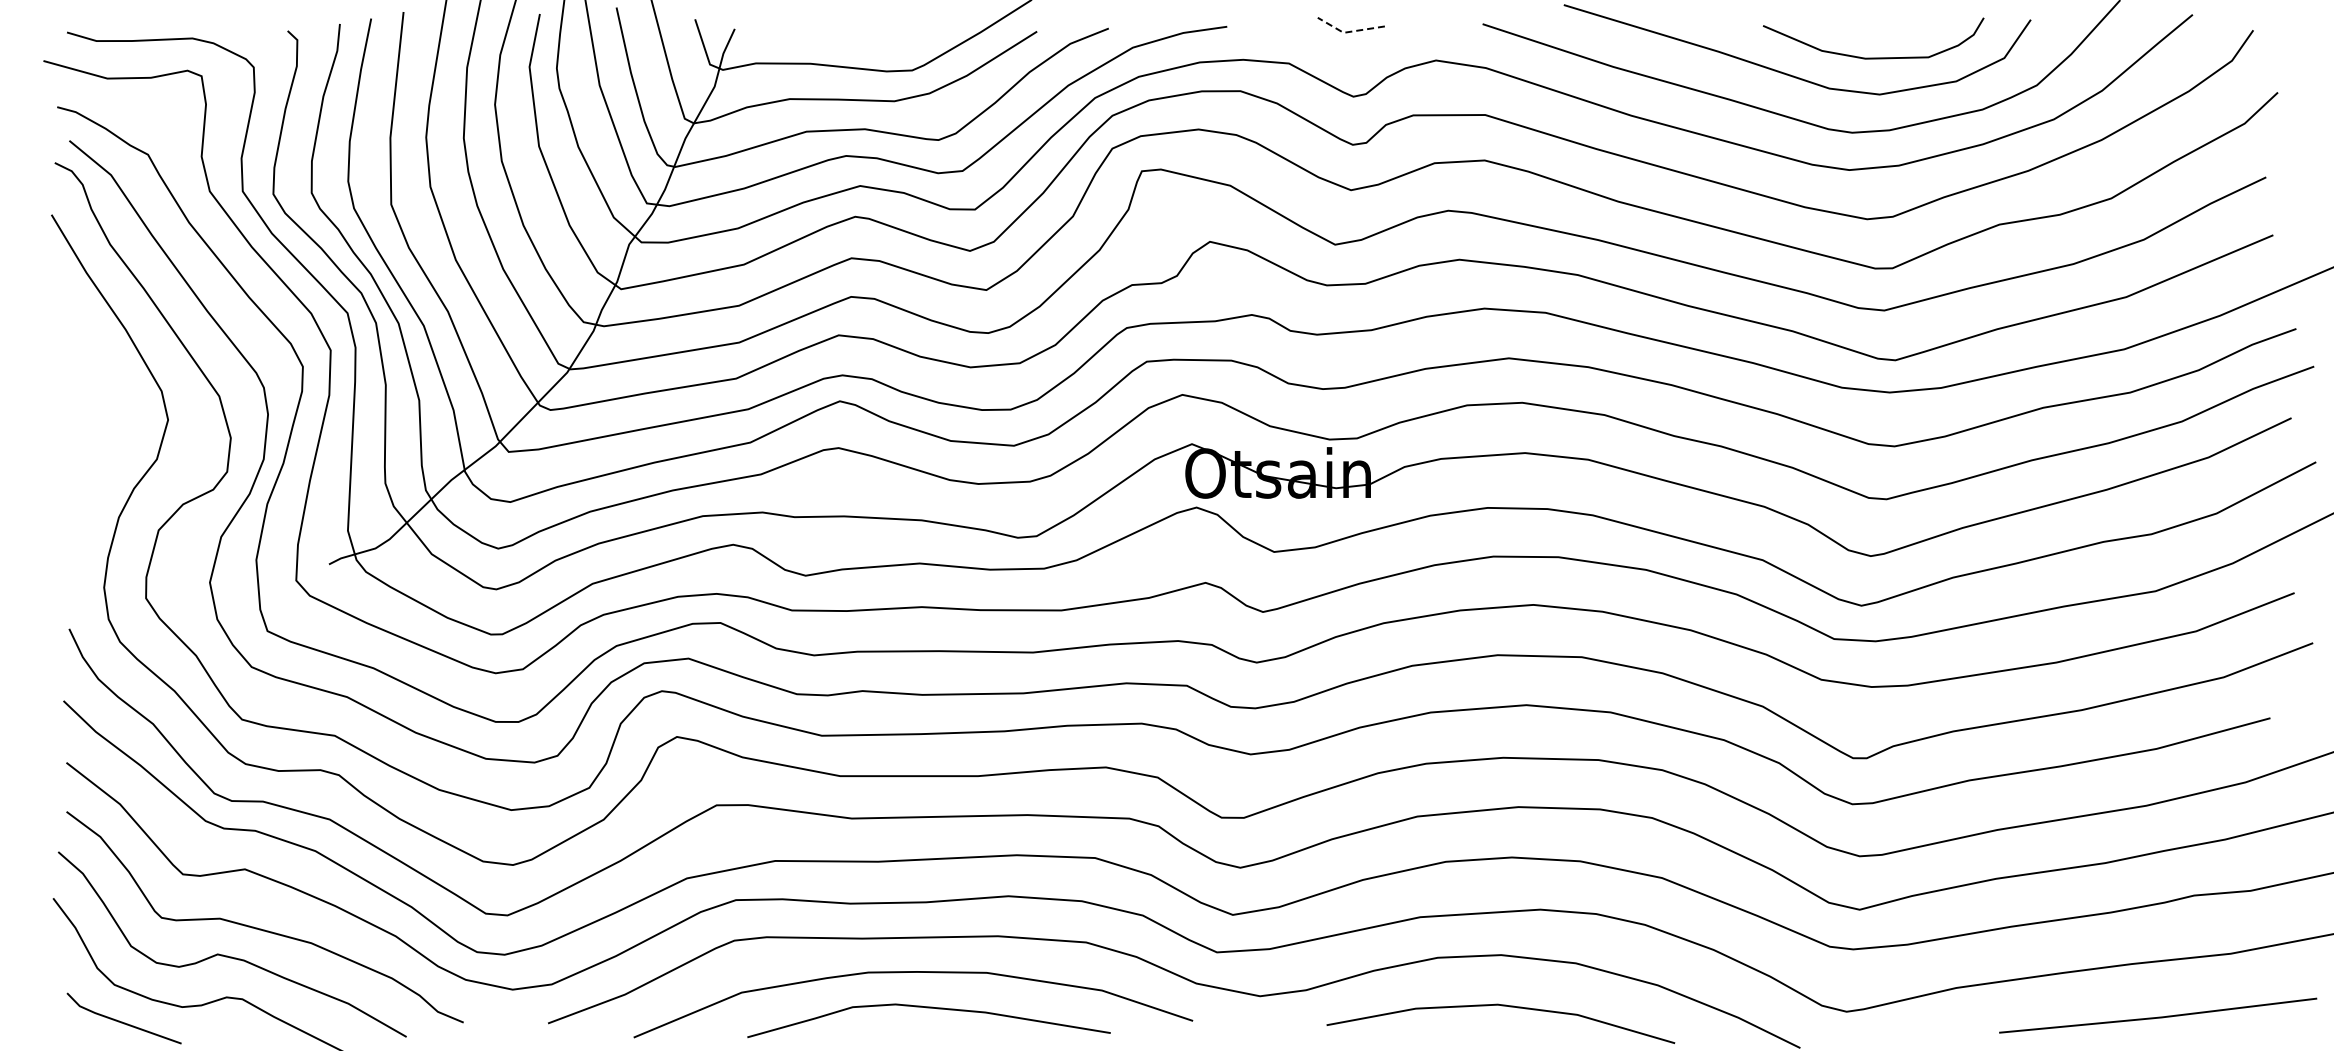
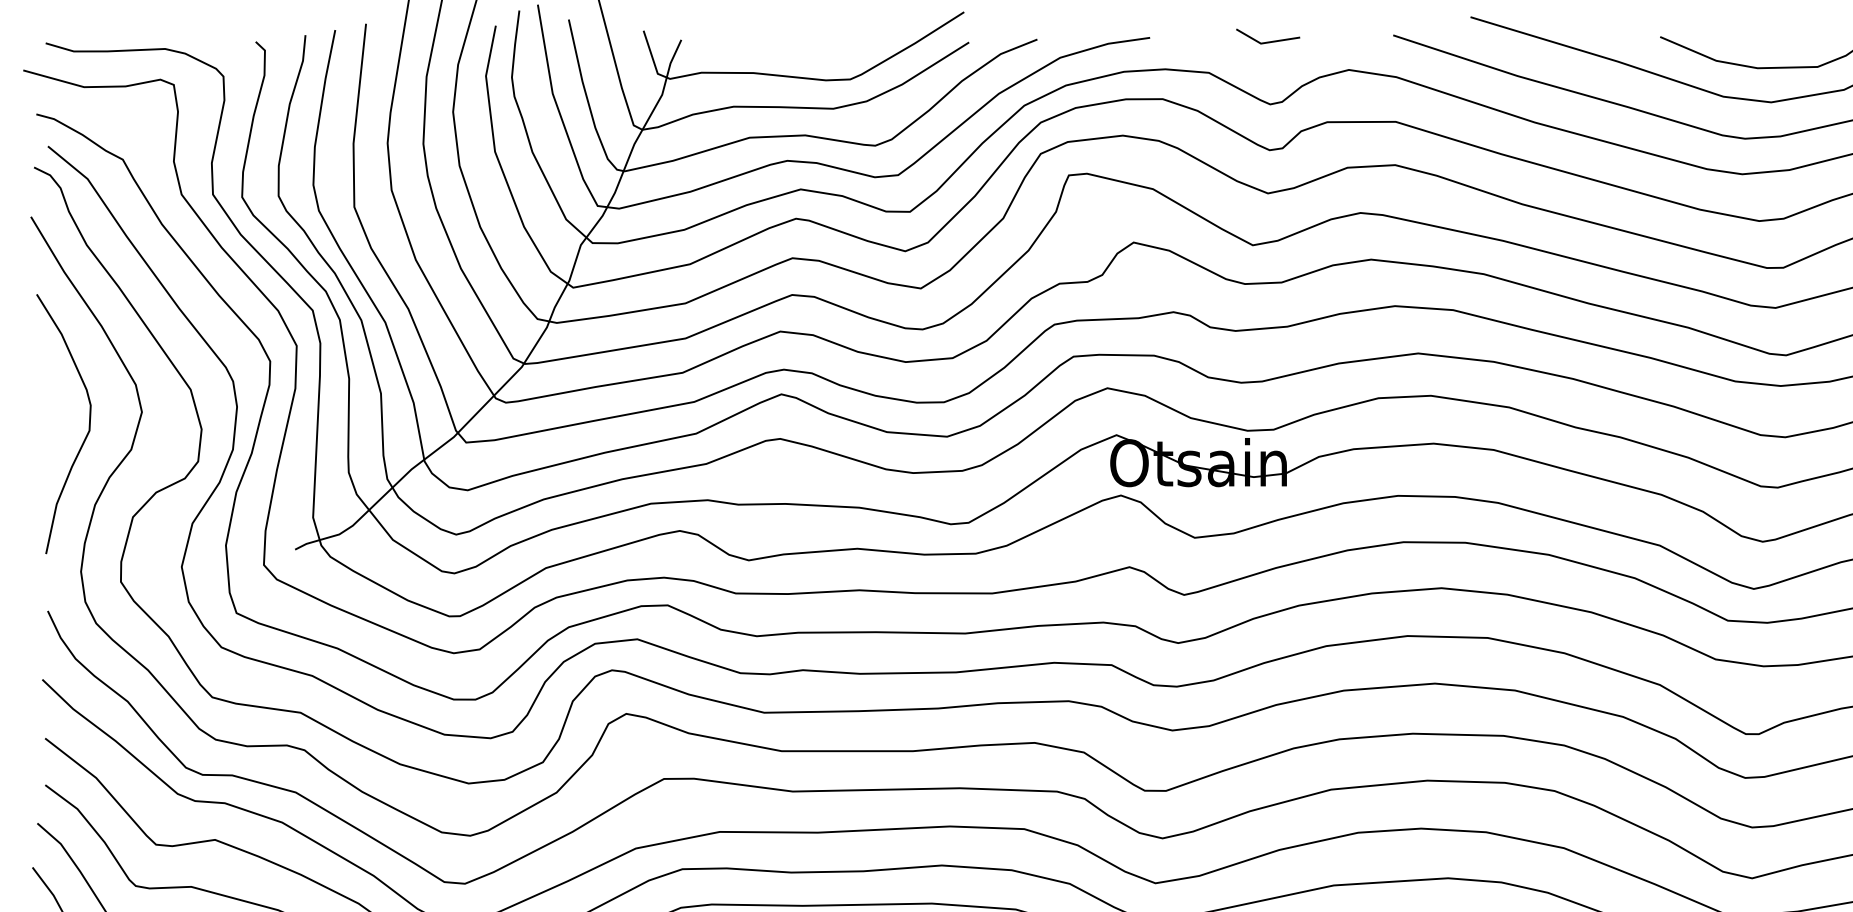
line: (1348, 32) -> (1265, 43), dashed -> solid
curve: (109, 444) -> (86, 435), added

